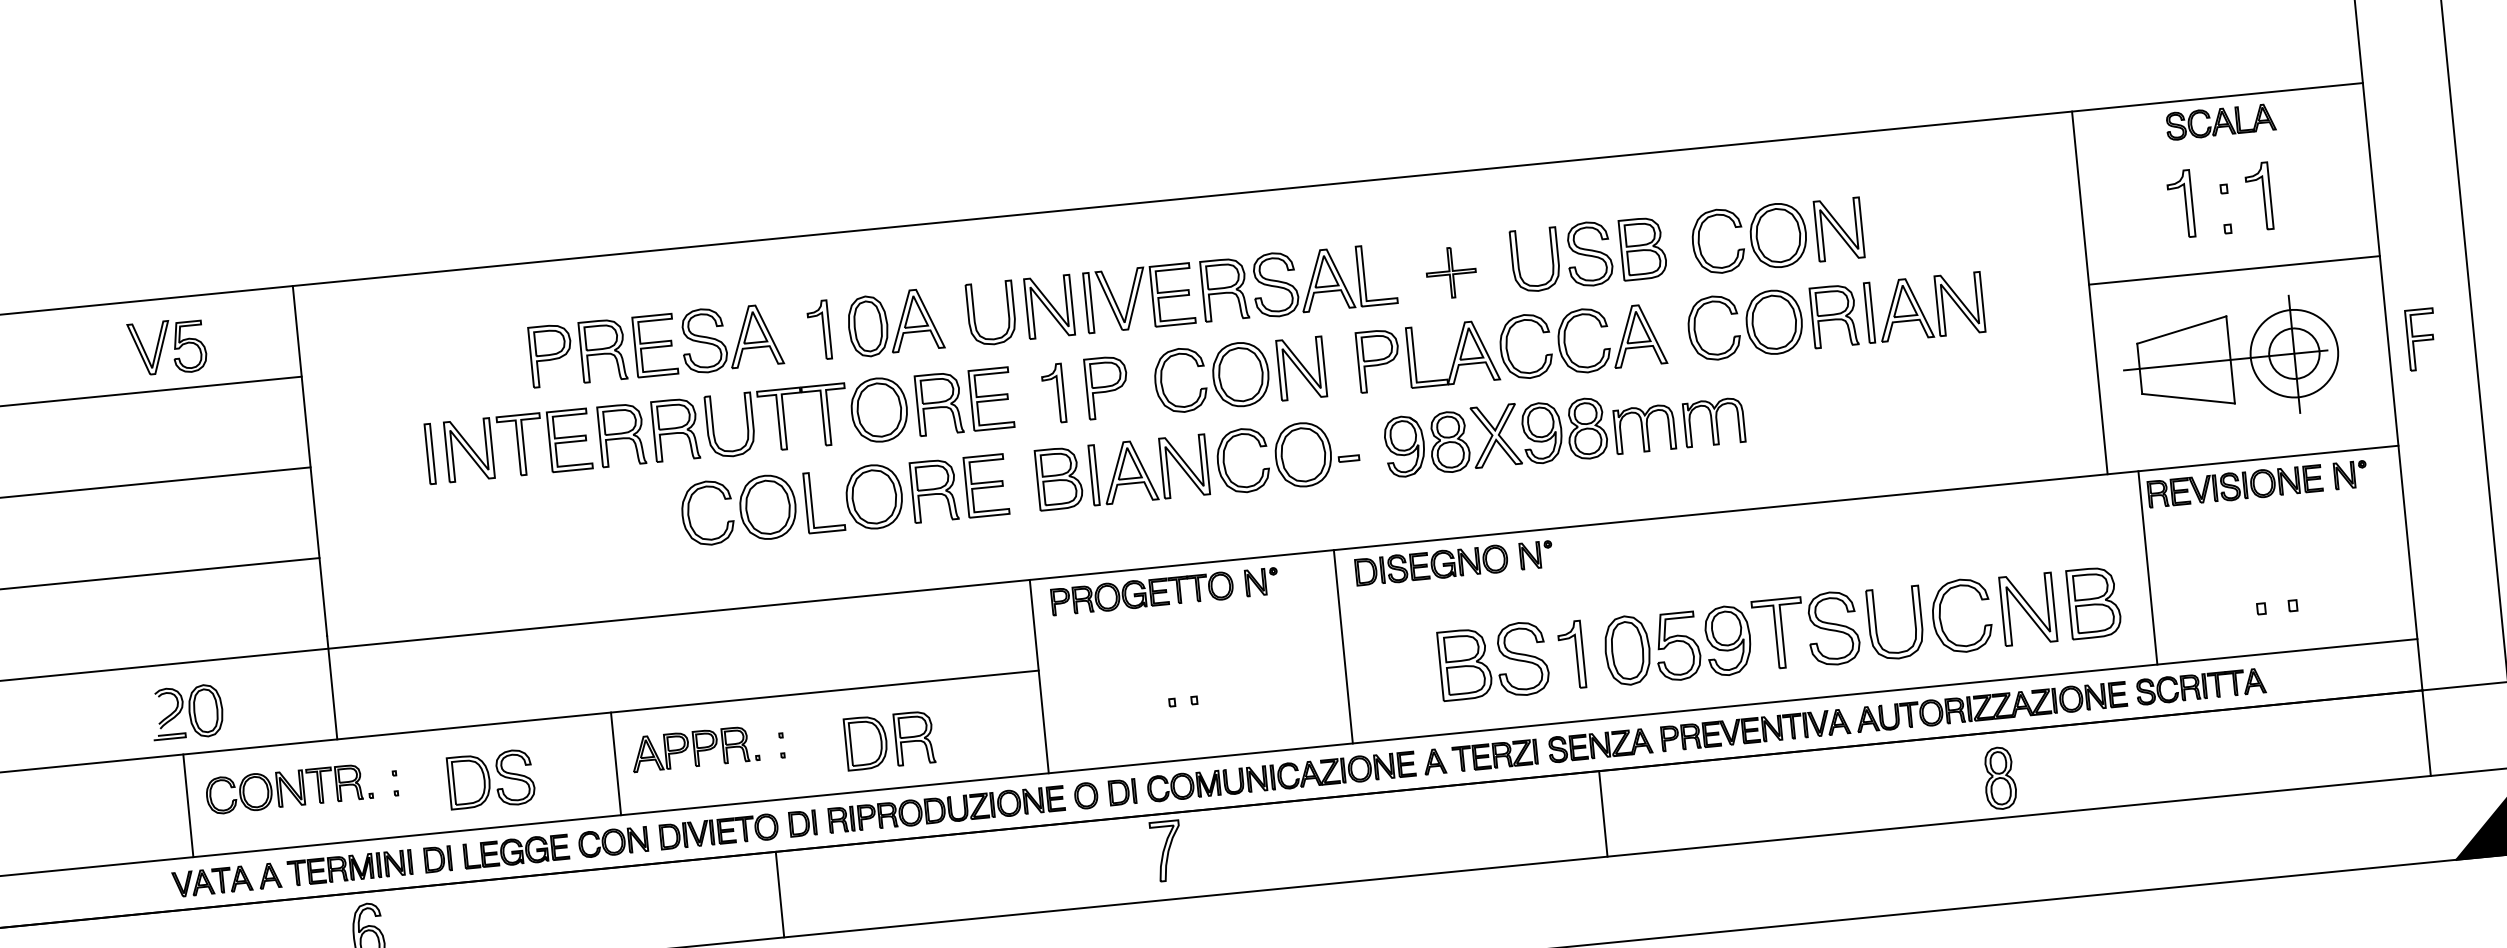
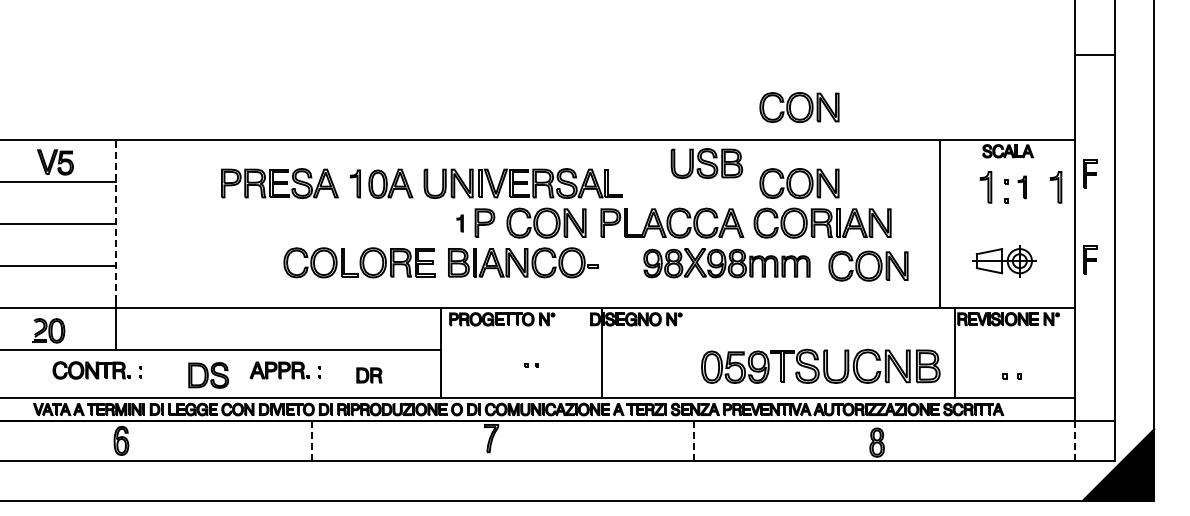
part: (1761, 71) -> (799, 107), added
part: (2403, 152) -> (1090, 173), added
part: (2330, 189) -> (1055, 187), added
part: (2259, 196) -> (1022, 187), size x0.7
part: (1587, 254) -> (706, 163), moved
part: (1449, 271) -> (647, 185), removed
line: (2234, 271) -> (1007, 220), removed
part: (2232, 360) -> (1002, 261), size x0.6
part: (1052, 393) -> (459, 223), size x0.6
part: (1943, 397) -> (868, 265), added
part: (719, 424) -> (305, 222), removed
part: (1563, 430) -> (726, 263), moved
line: (309, 460) -> (115, 220), solid -> dashed
line: (1342, 646) -> (601, 352), moved
part: (1511, 658) -> (658, 365), removed
part: (1182, 701) -> (531, 365), moved
line: (2427, 733) -> (1075, 441), solid -> dashed
part: (890, 740) -> (369, 375), size x0.6
line: (615, 763) -> (242, 373), removed
part: (490, 780) -> (208, 375), moved
line: (188, 805) -> (44, 373), removed
line: (1603, 814) -> (693, 441), solid -> dashed
line: (781, 895) -> (312, 441), solid -> dashed

